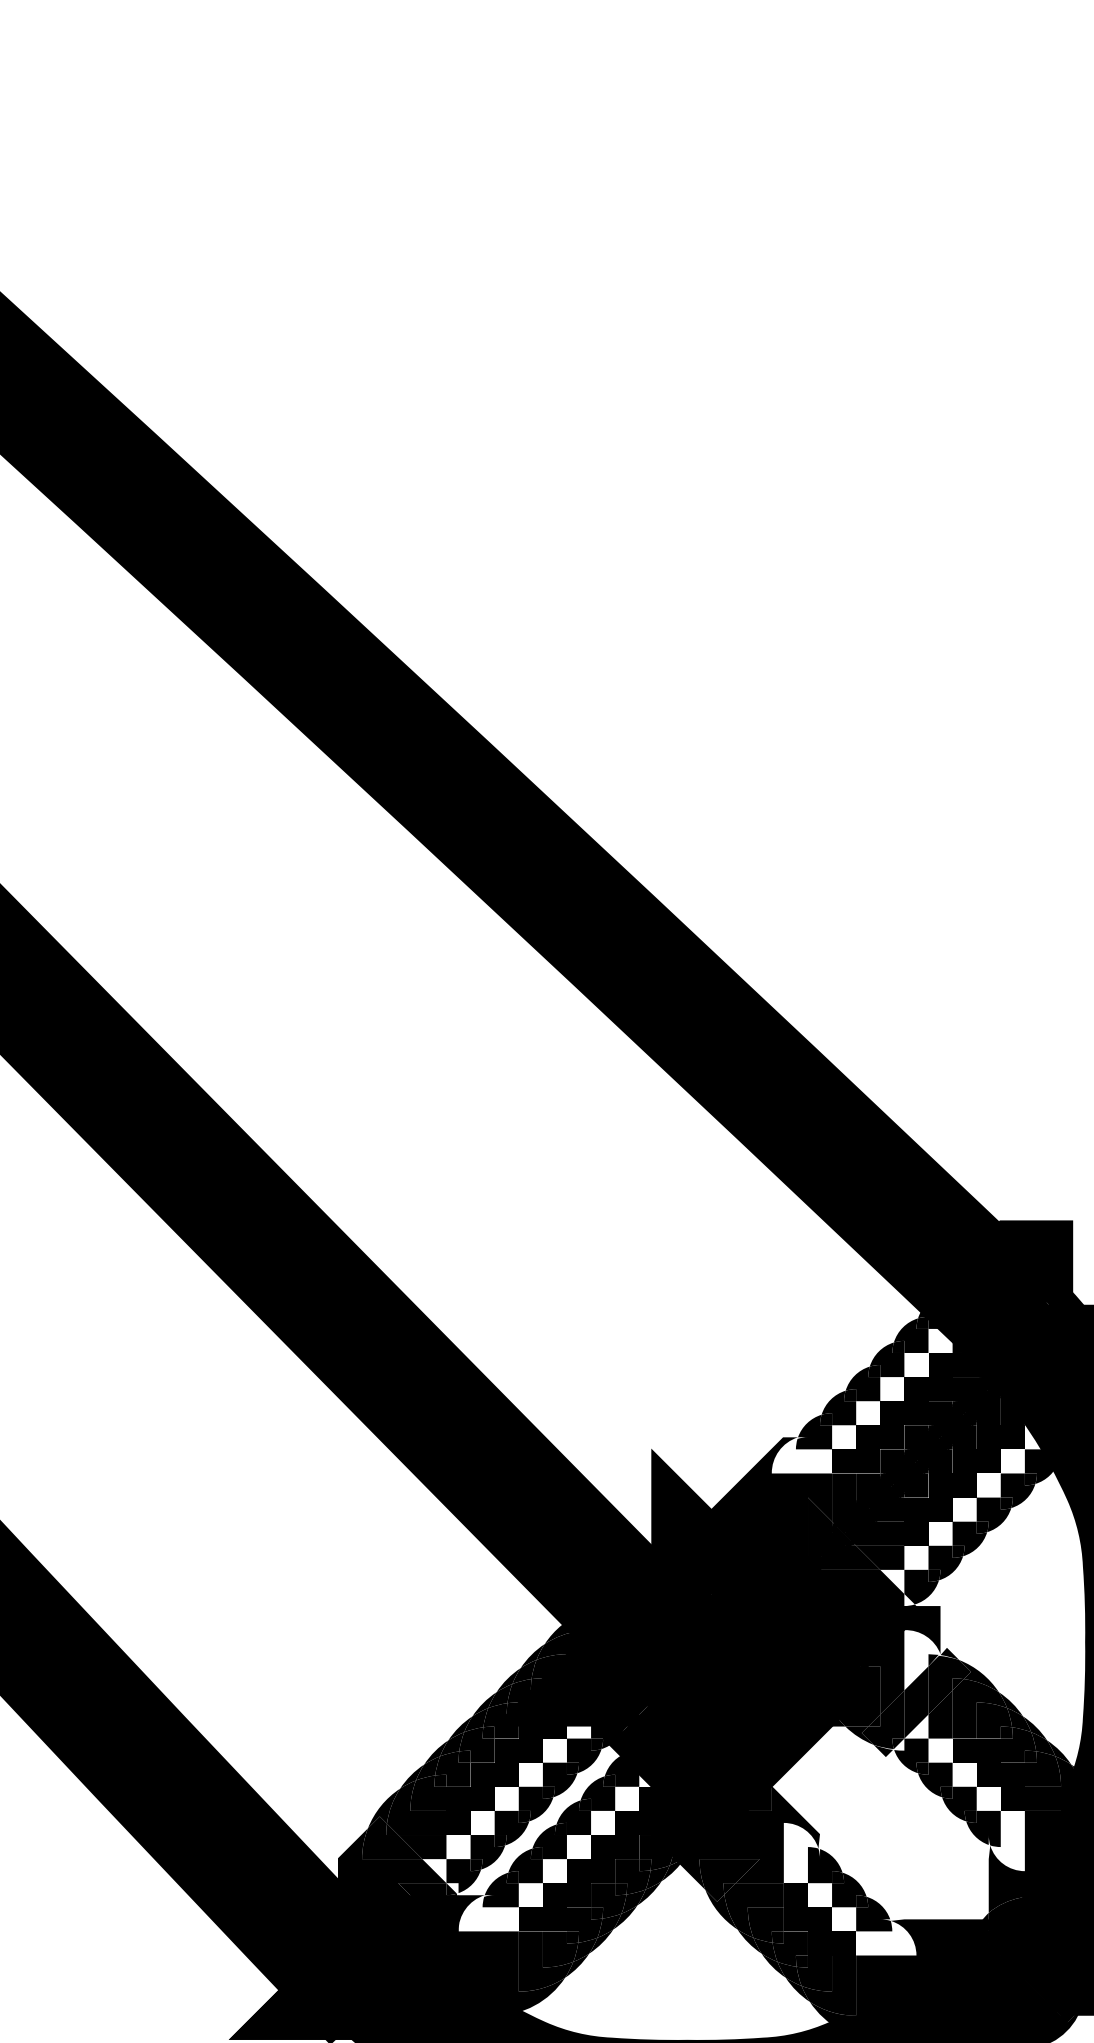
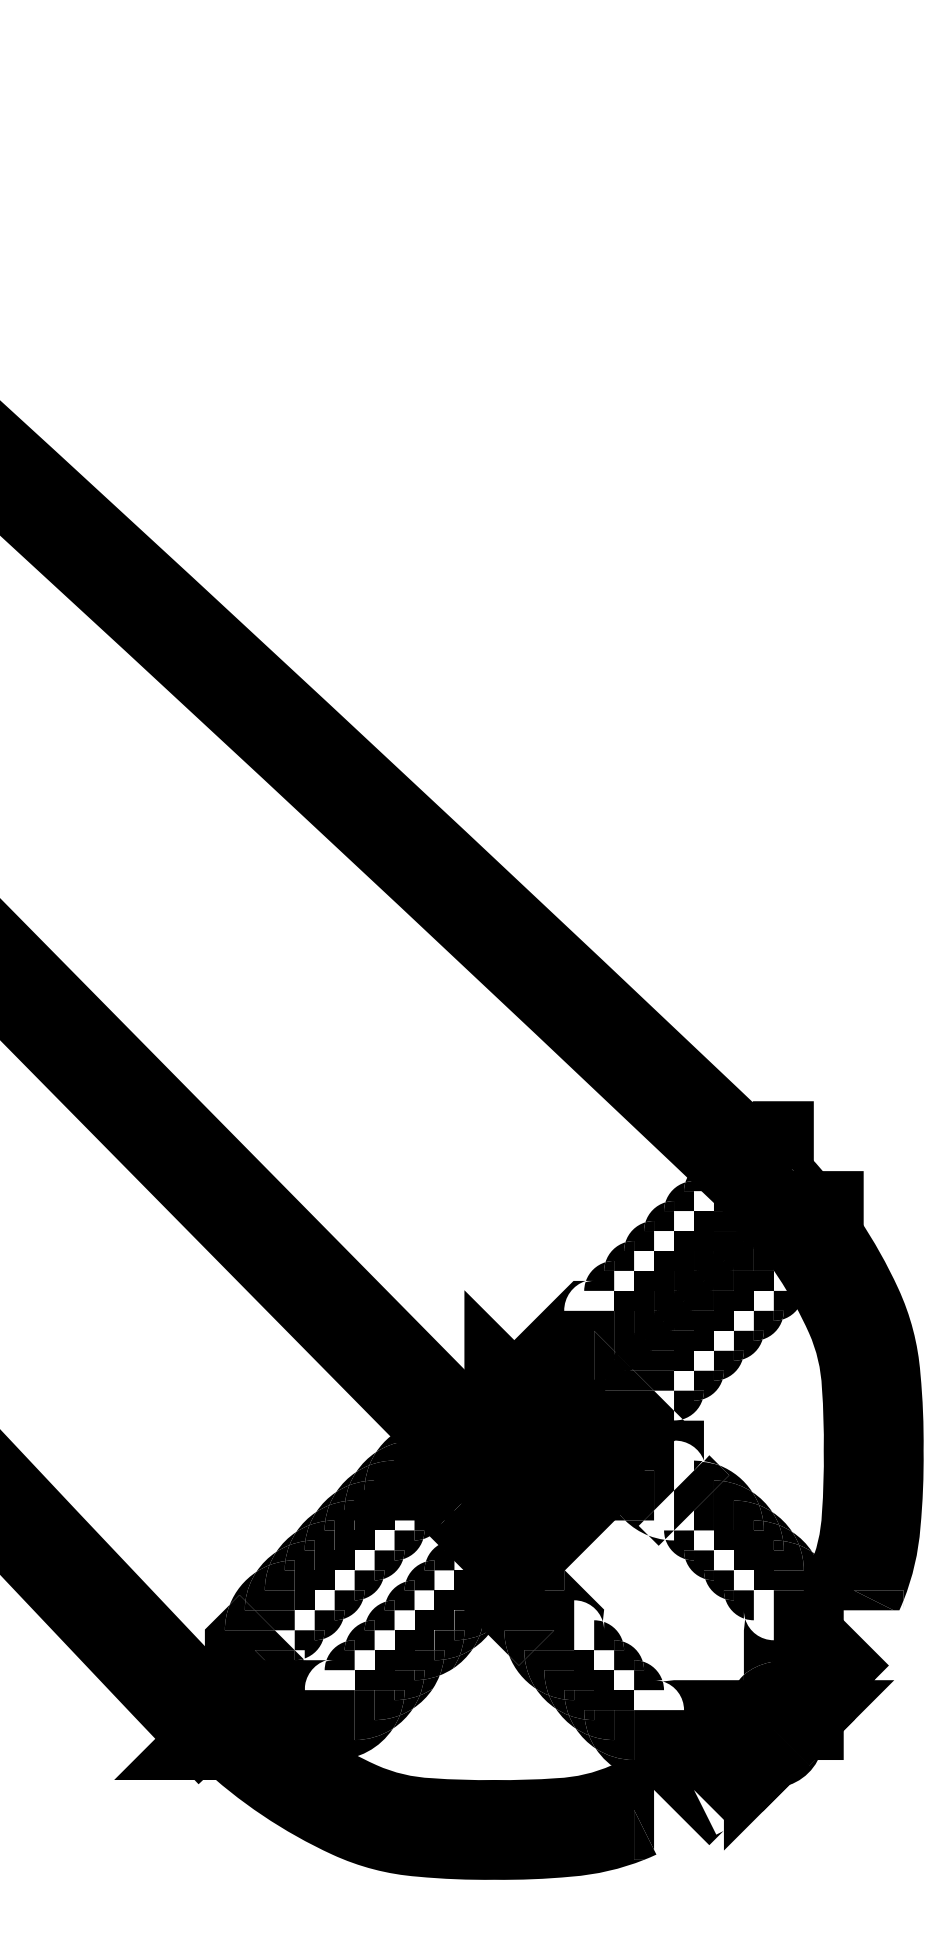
fill: (883, 1719) -> (656, 1514), removed
fill: (624, 1917) -> (442, 1678), removed

